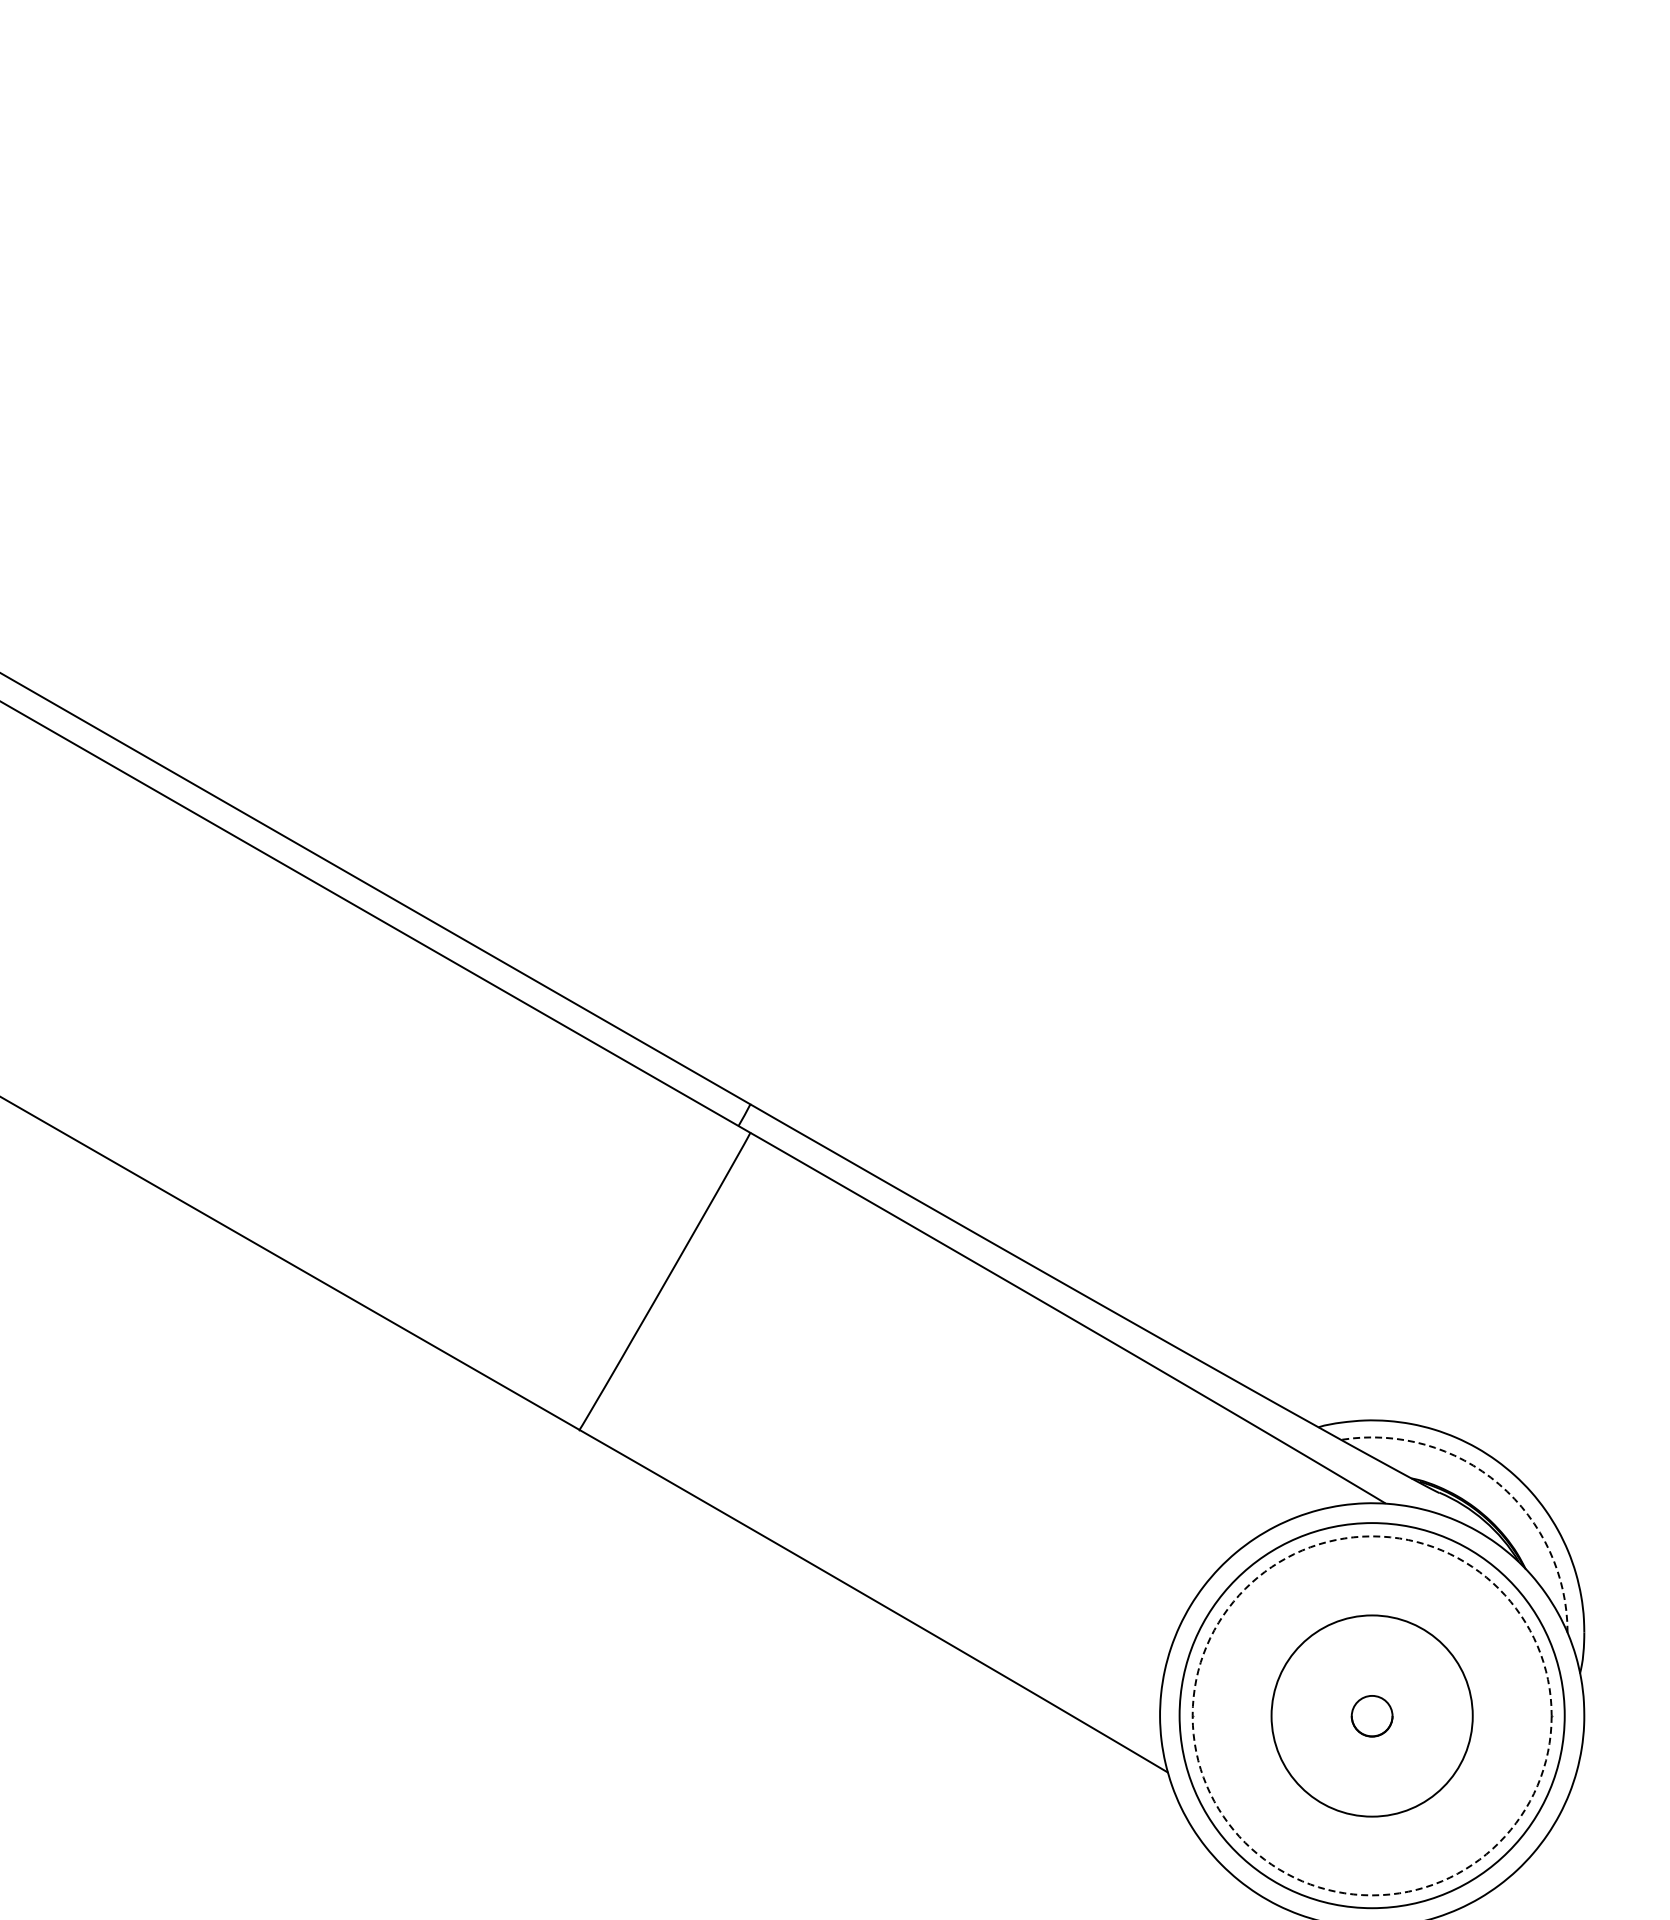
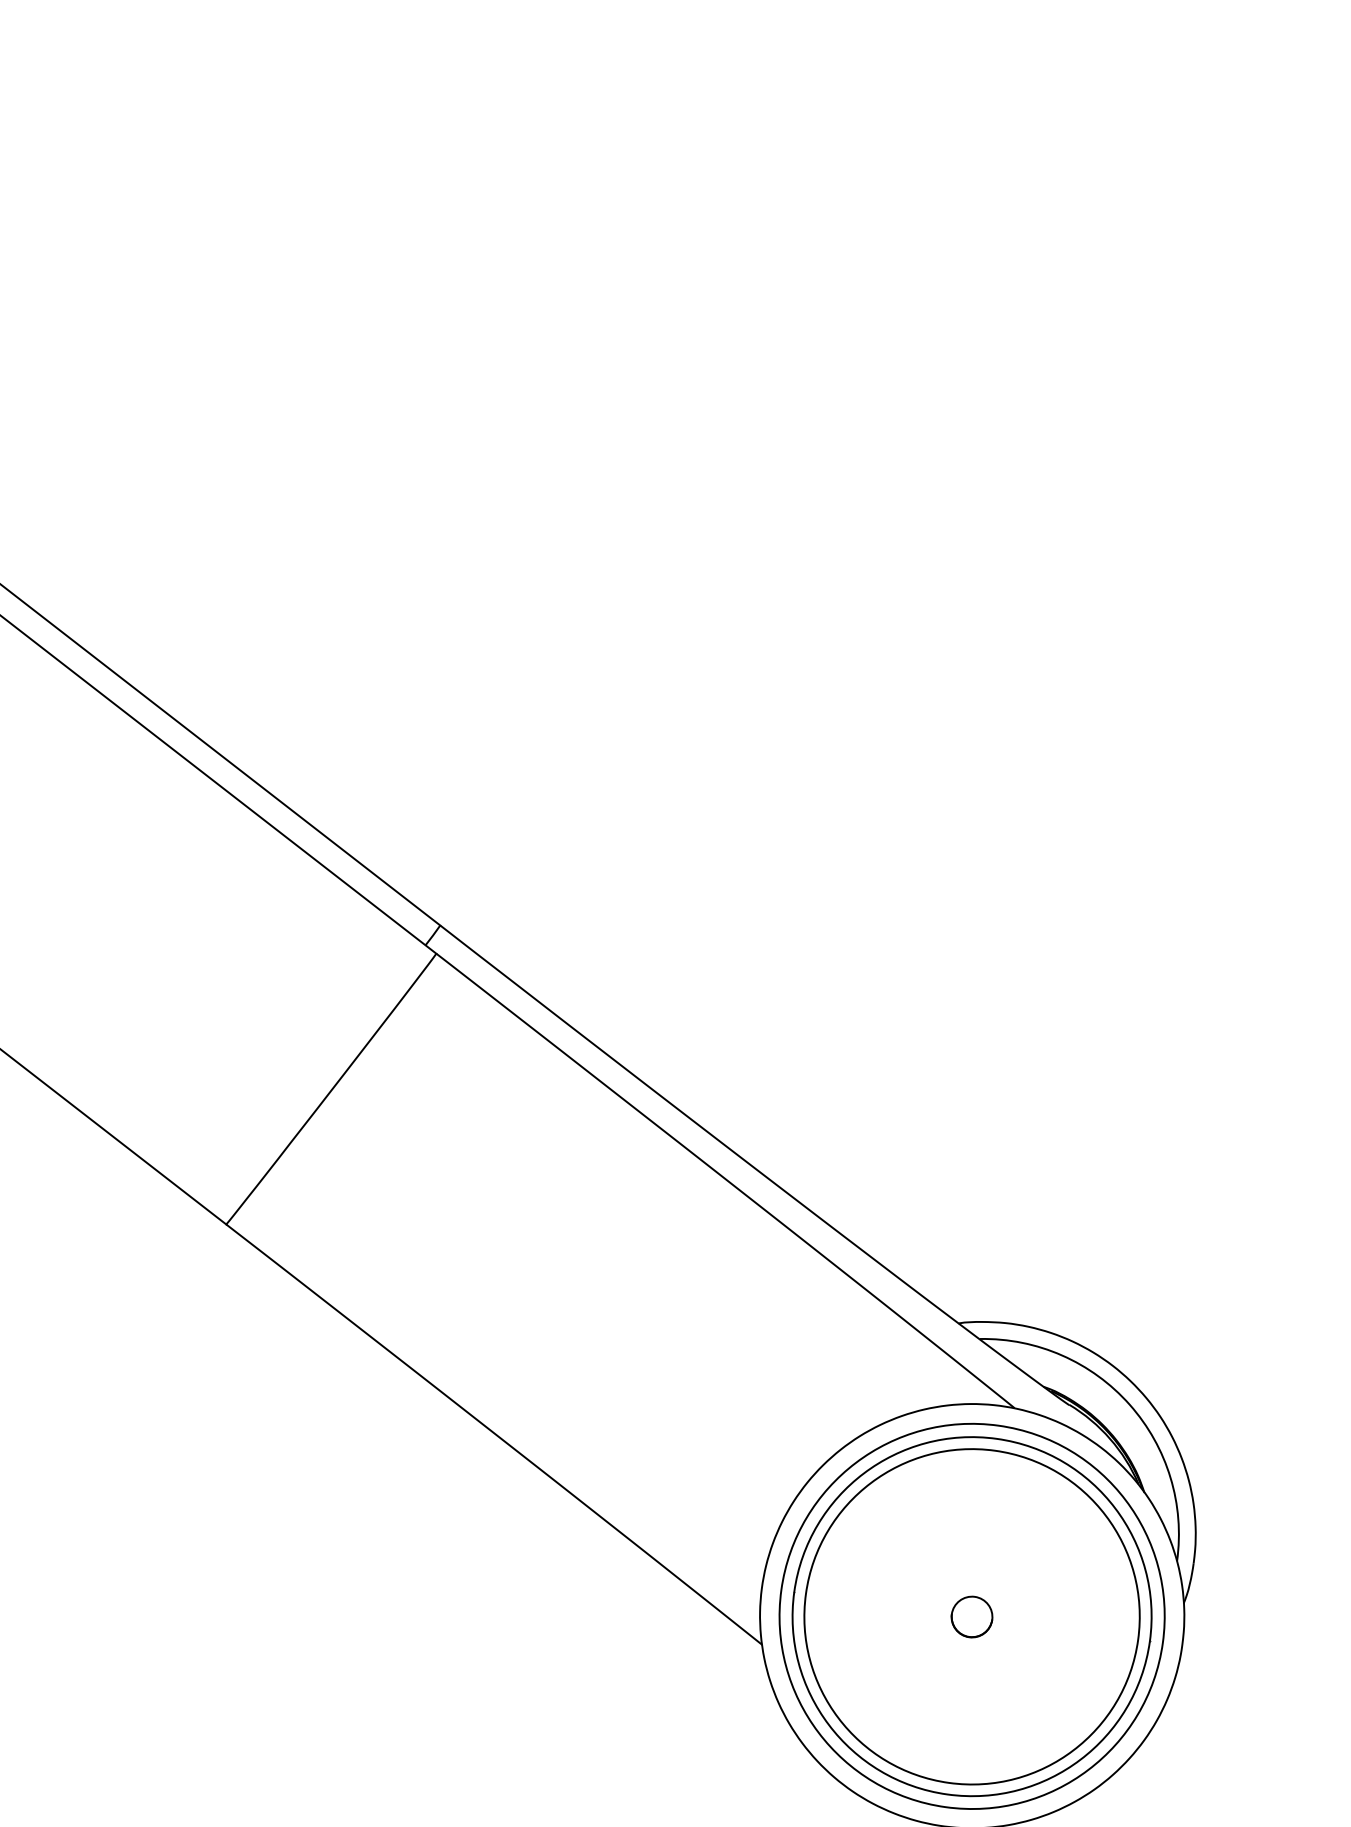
arc: (1499, 1484) -> (1130, 1404), dashed -> solid
circle: (1371, 1715) -> (971, 1616), dashed -> solid
circle: (1371, 1715) -> (971, 1616), size x1.67

